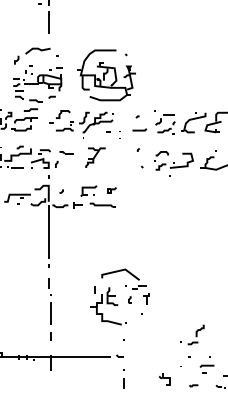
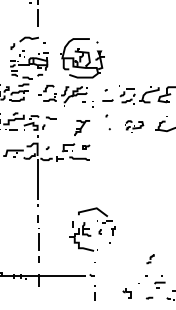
part: (95, 157) -> (82, 127), moved
part: (173, 163) -> (133, 126), size x0.6
part: (192, 334) -> (148, 258), size x0.6

